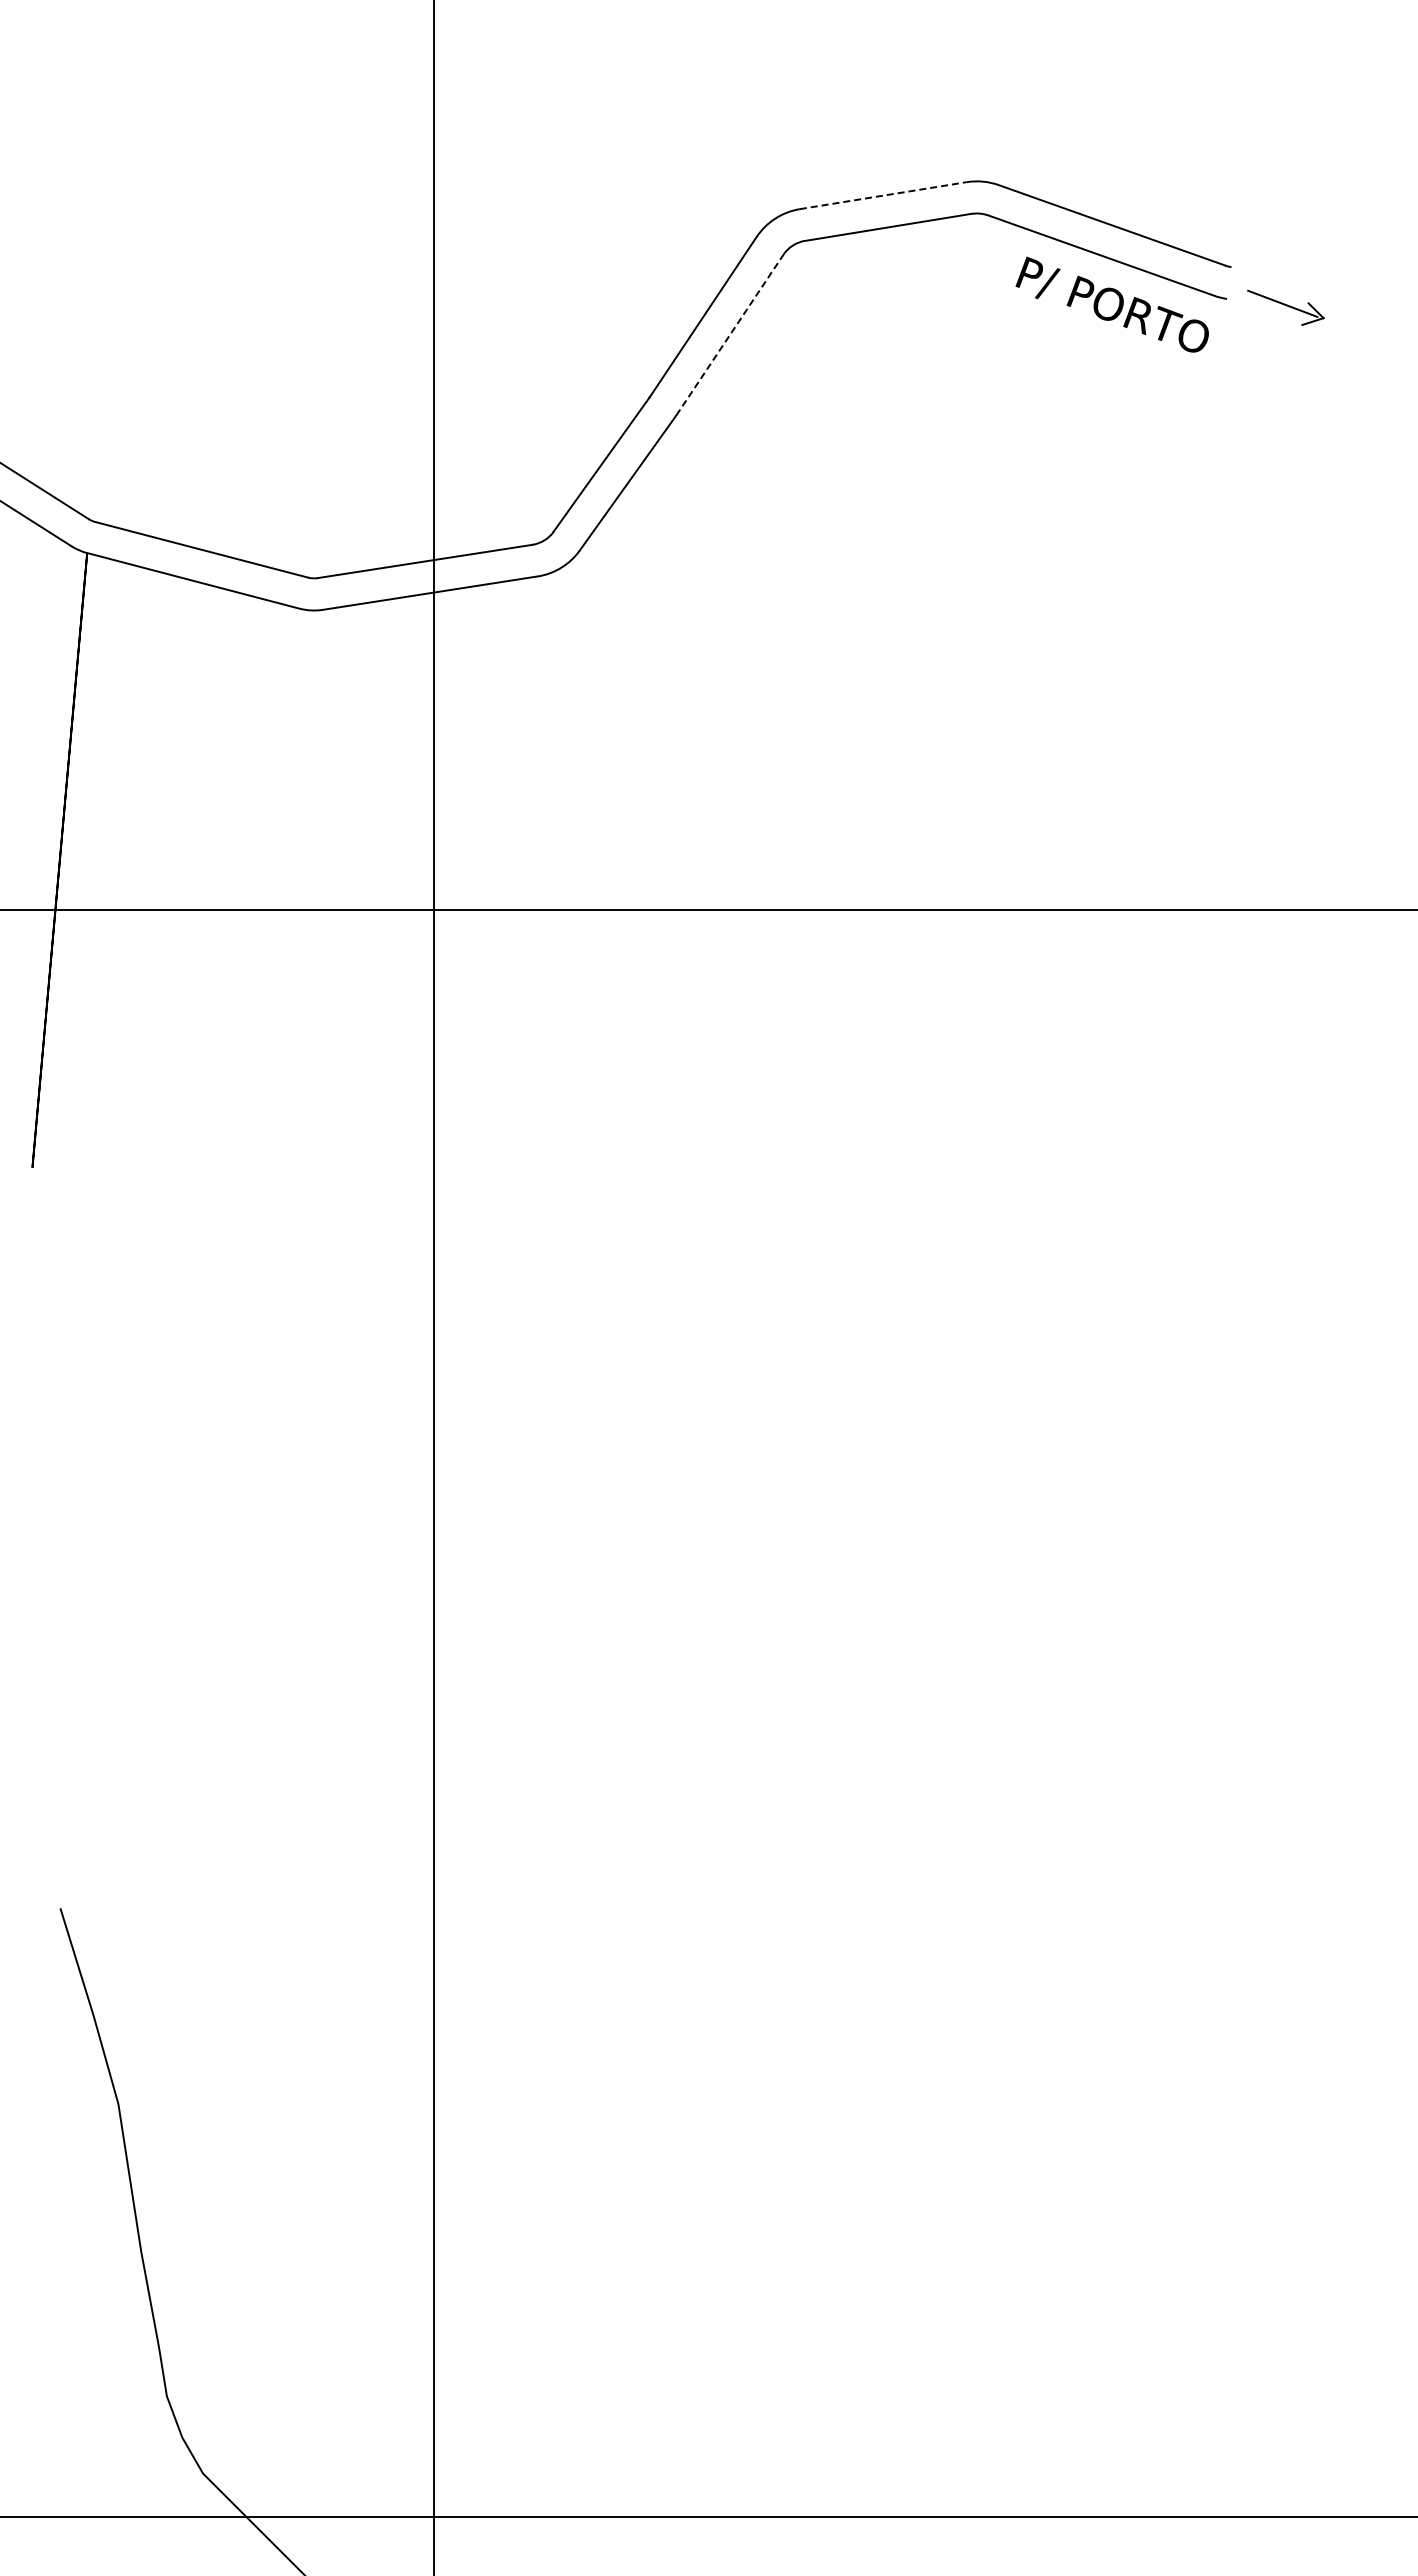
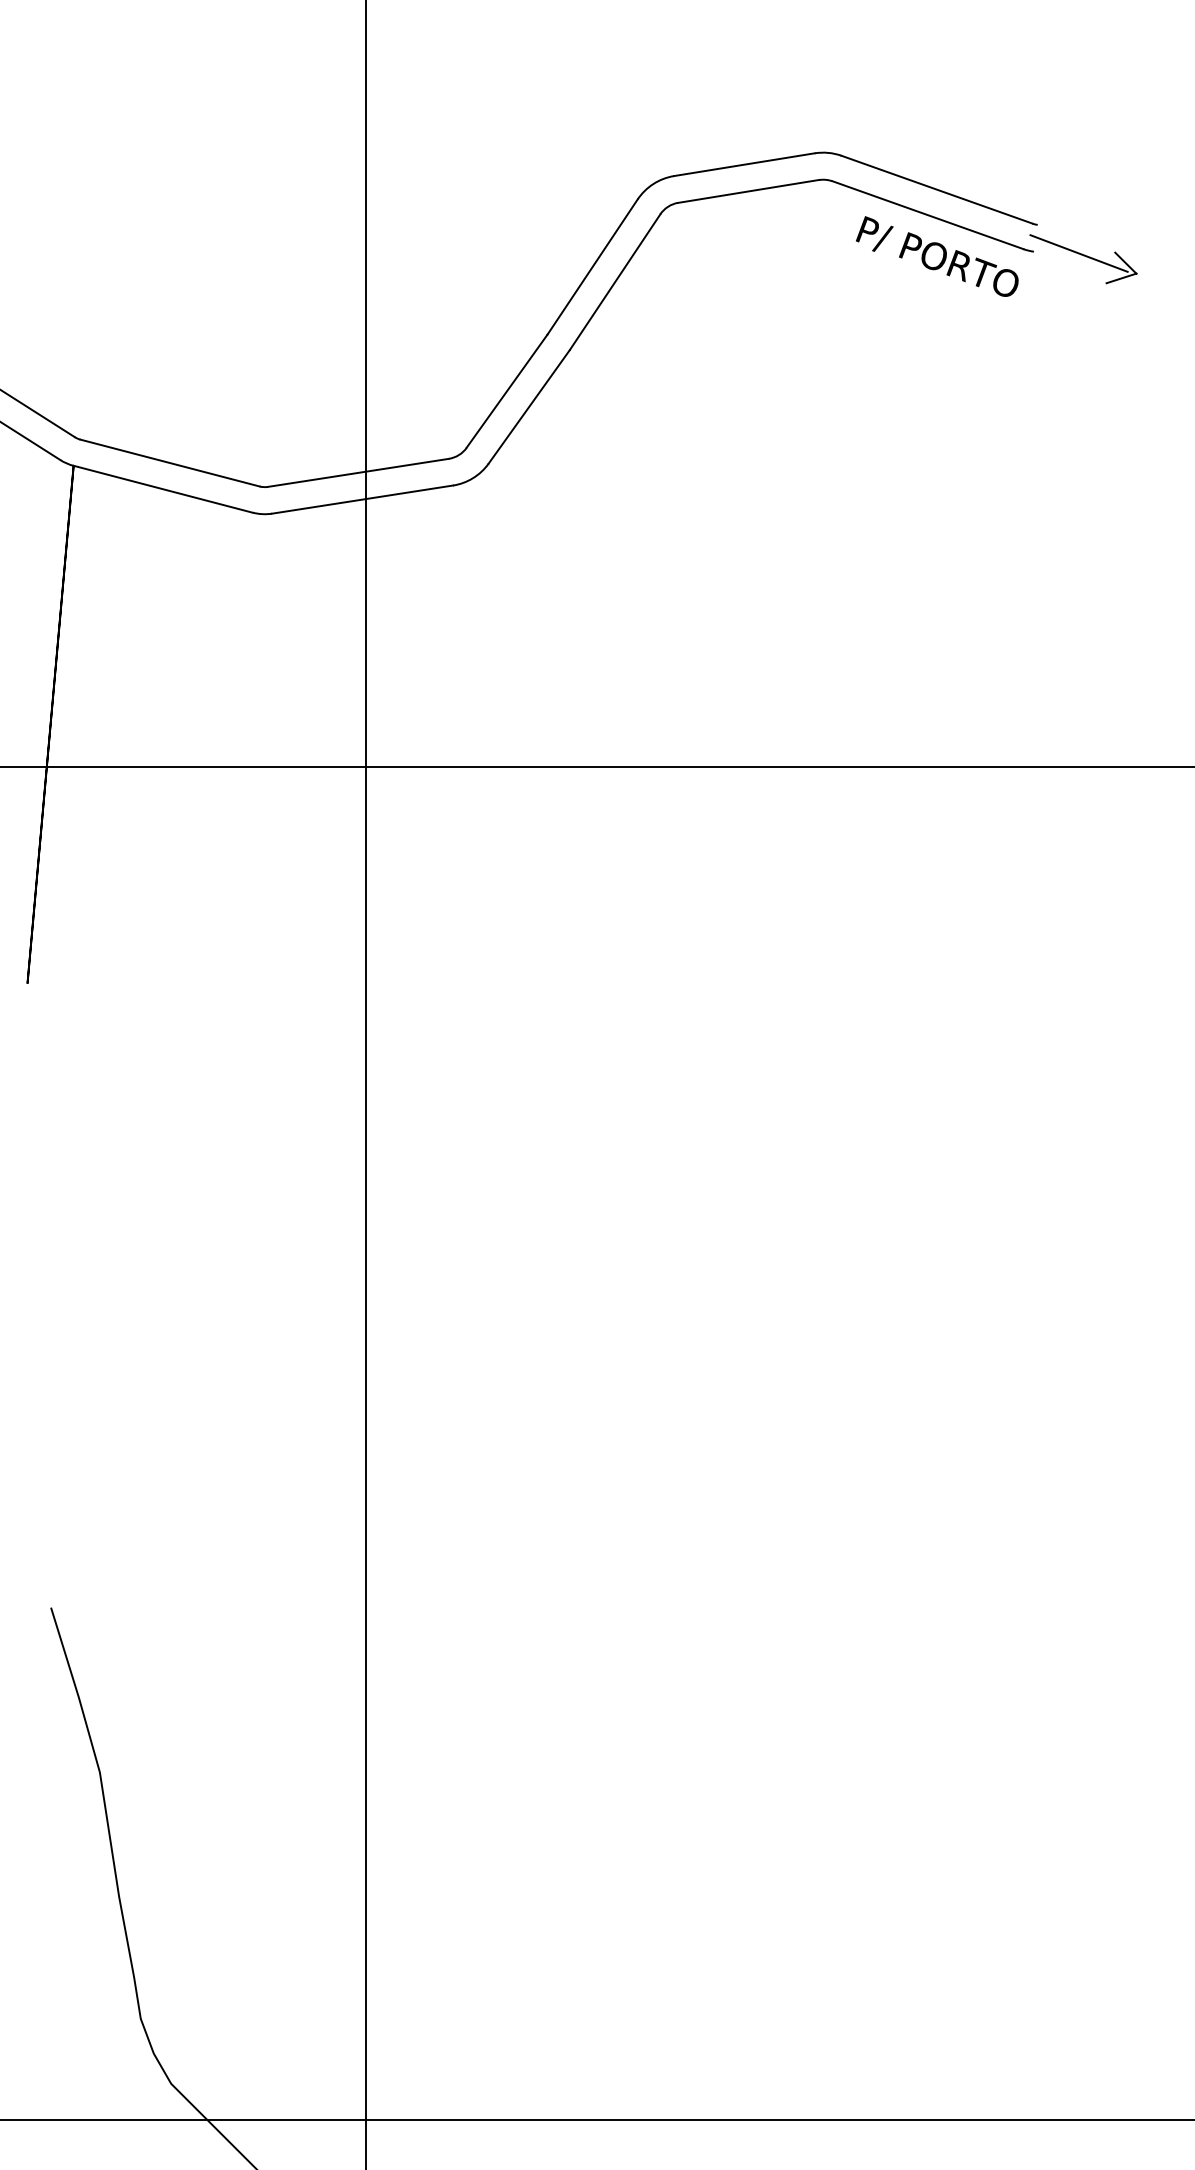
line: (883, 195) -> (744, 164), dashed -> solid
part: (1285, 307) -> (1083, 258), size x1.67
line: (729, 335) -> (614, 282), dashed -> solid

